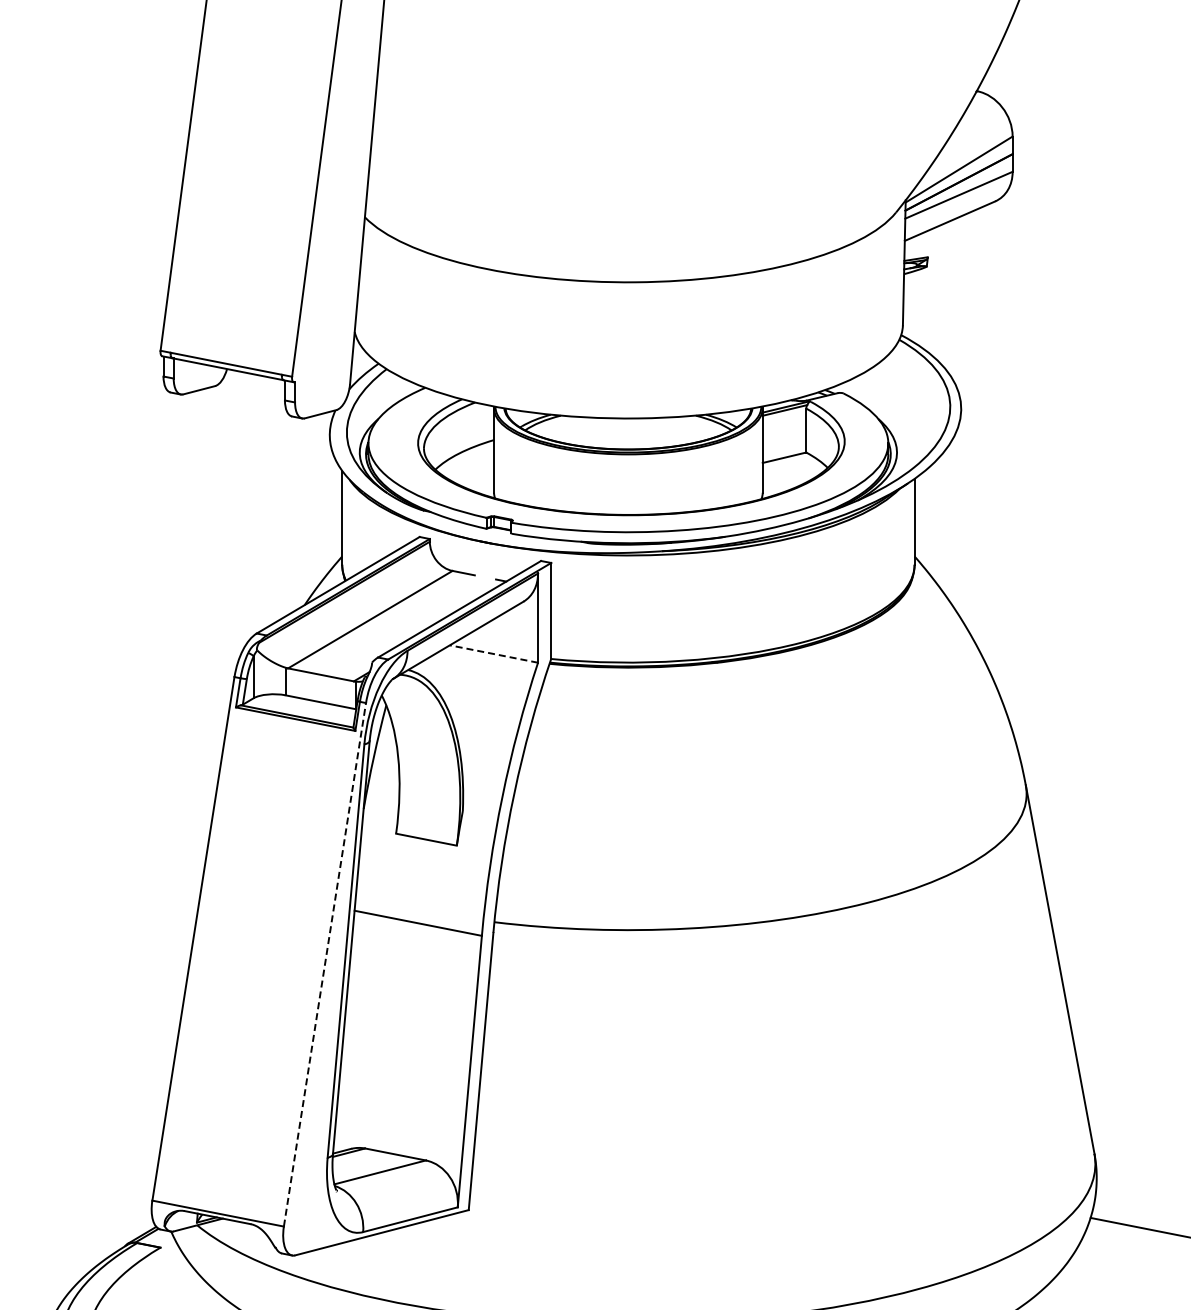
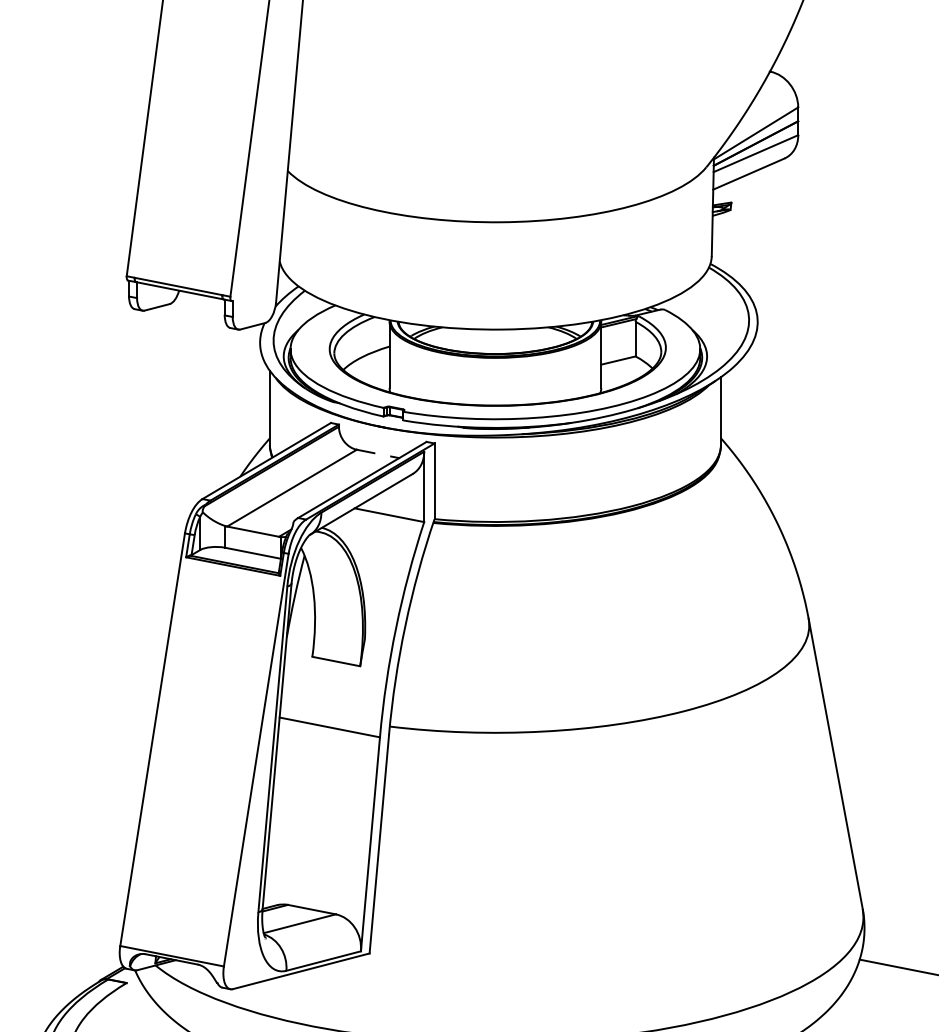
line: (493, 654) -> (389, 515), dashed -> solid
line: (324, 964) -> (255, 759), dashed -> solid

